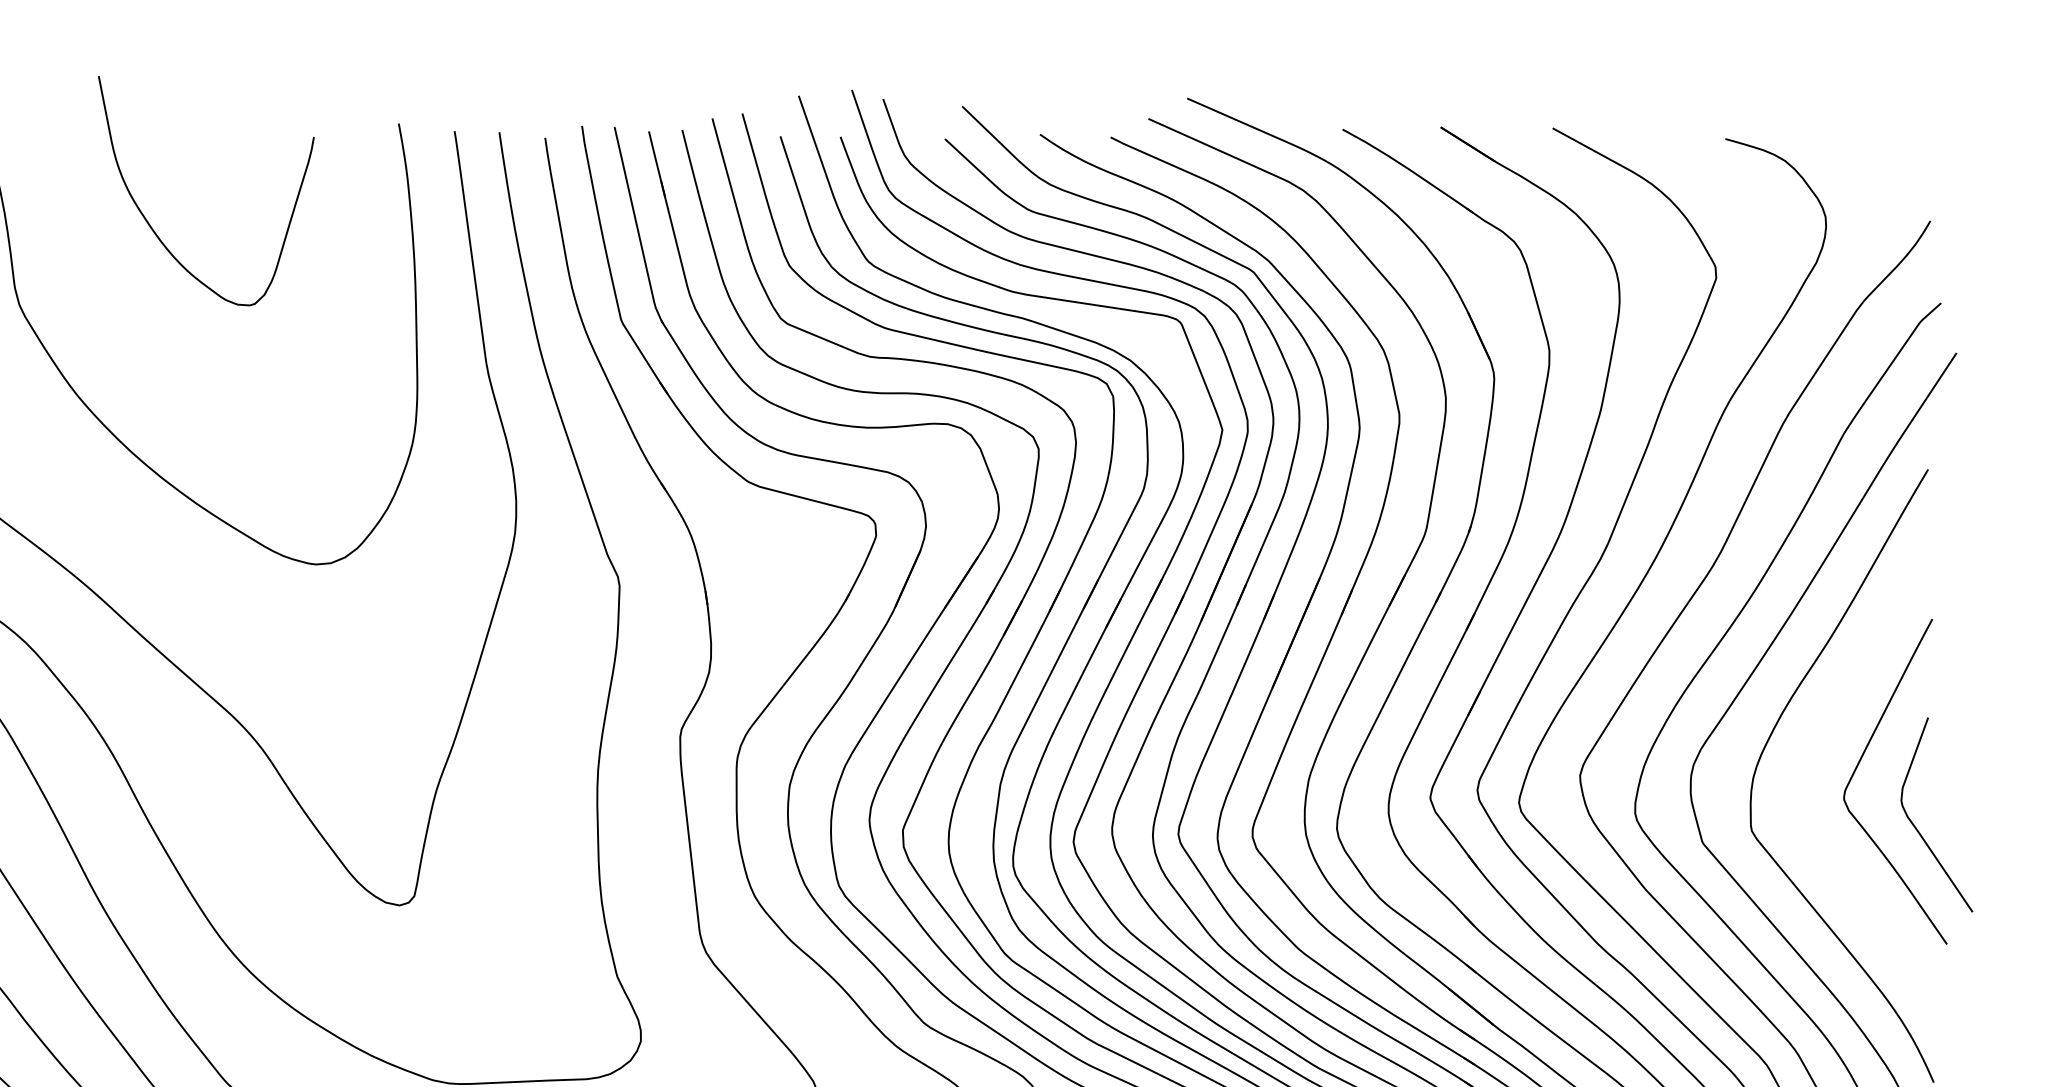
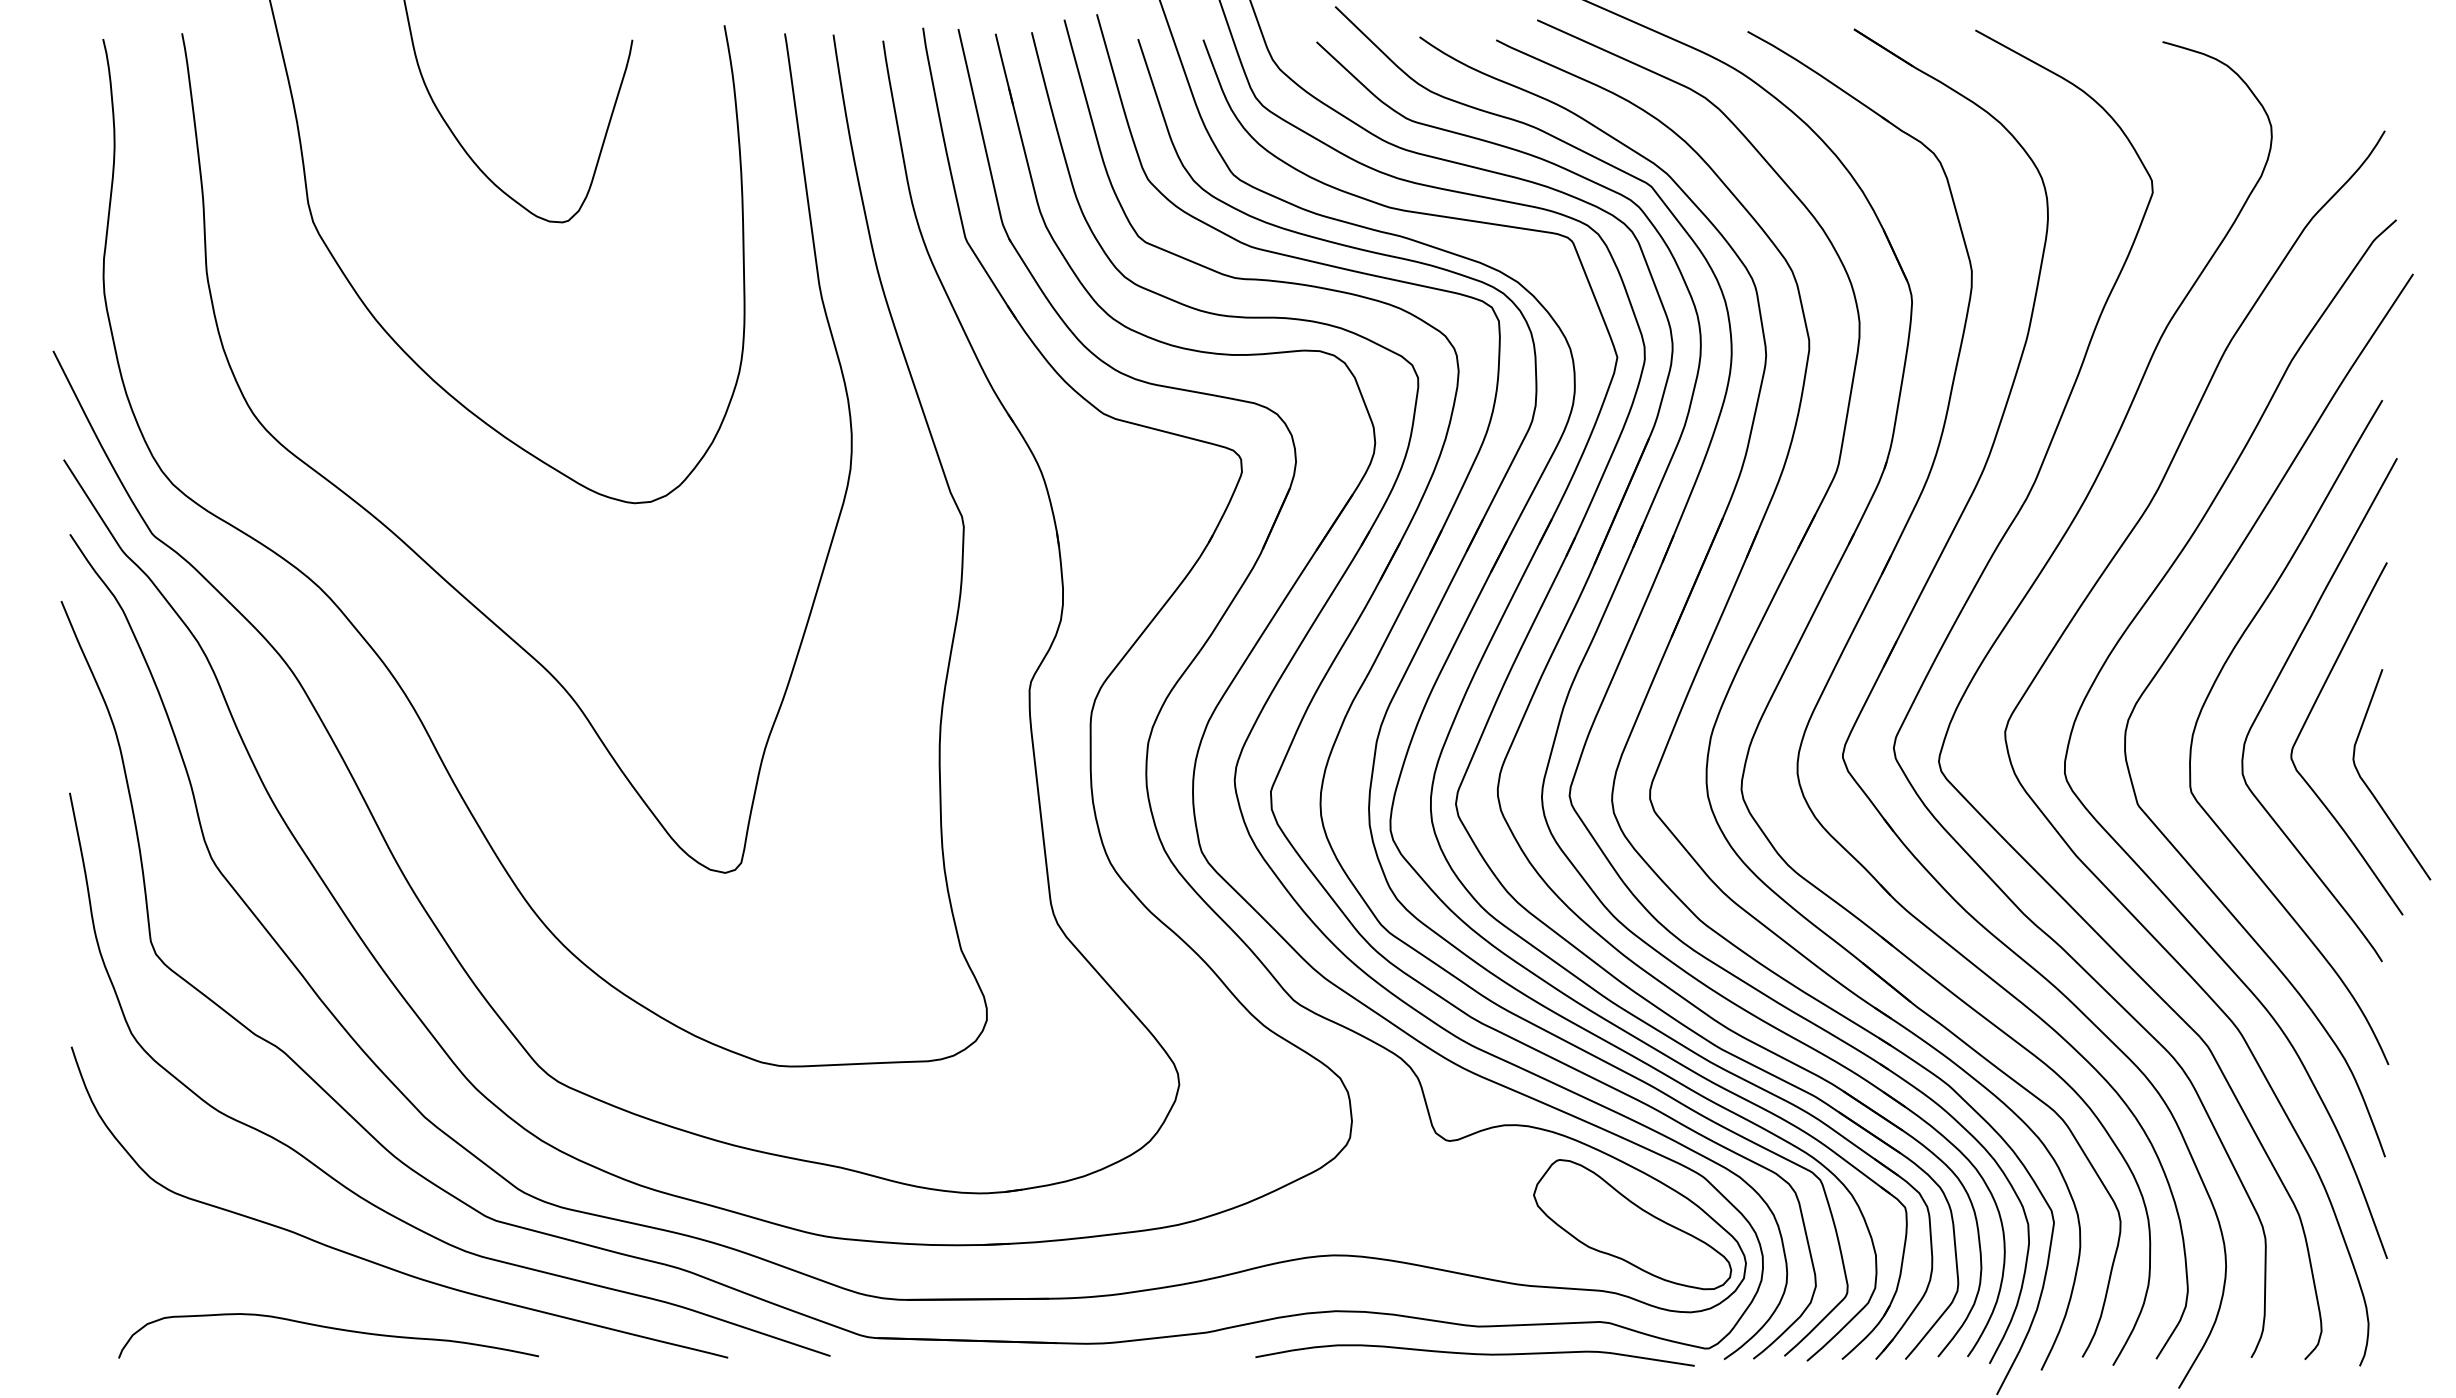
curve: (1828, 733) -> (2274, 686), added

